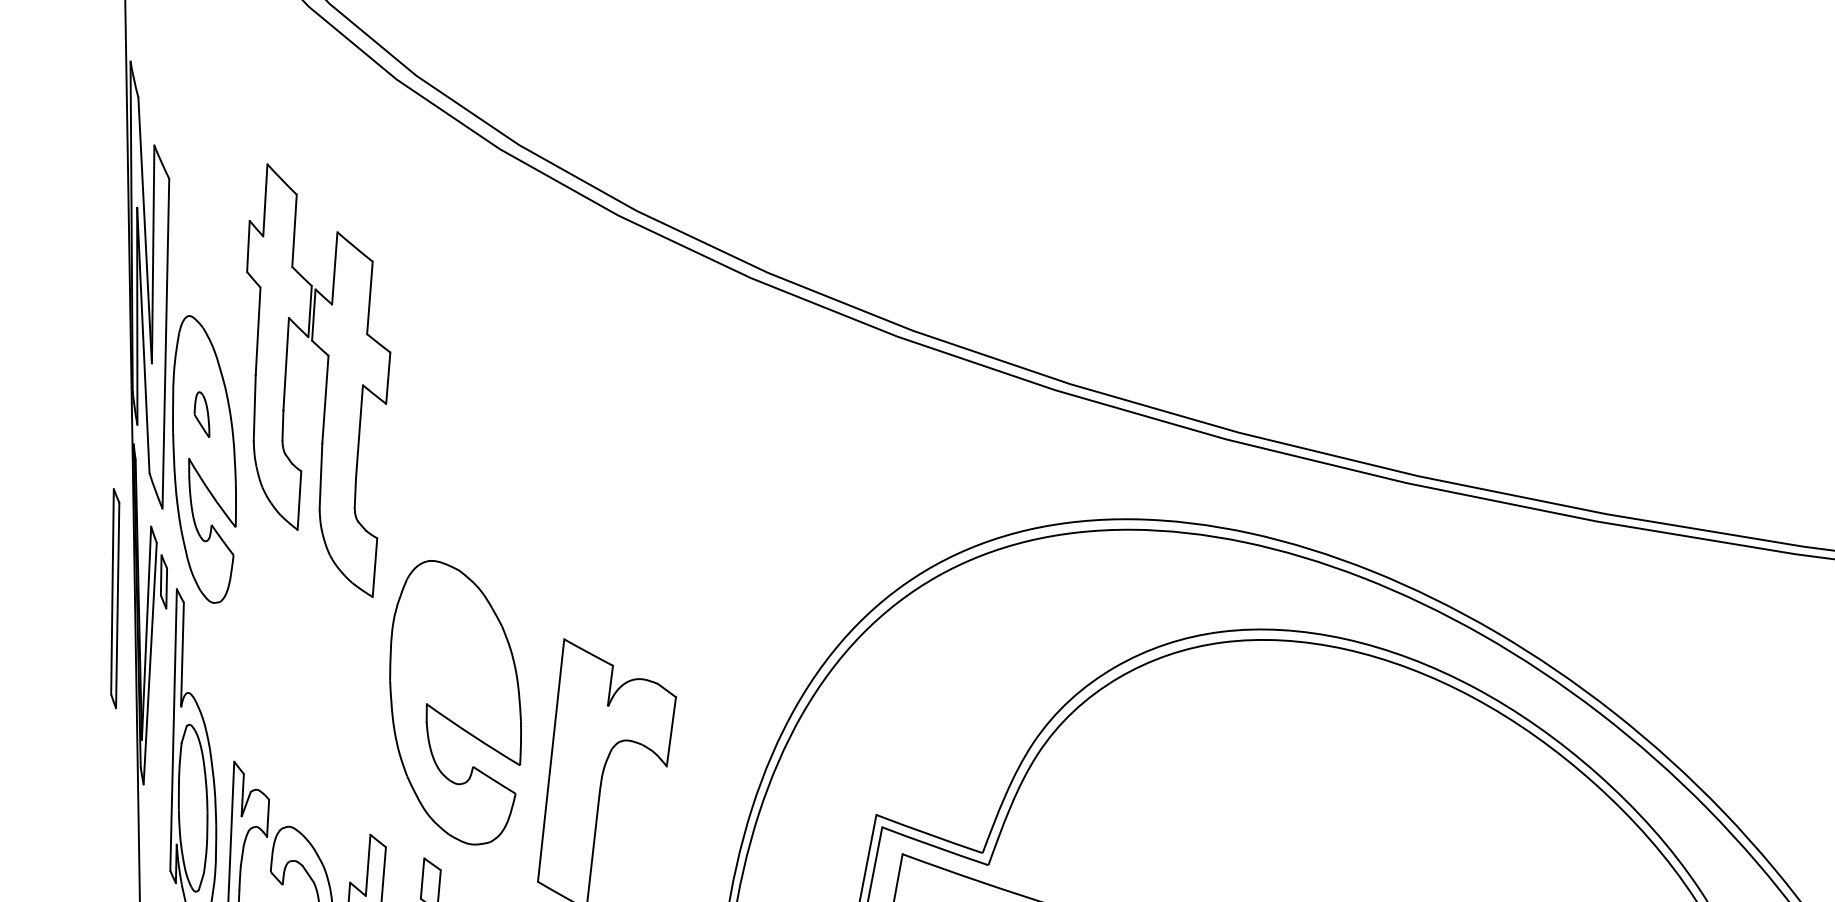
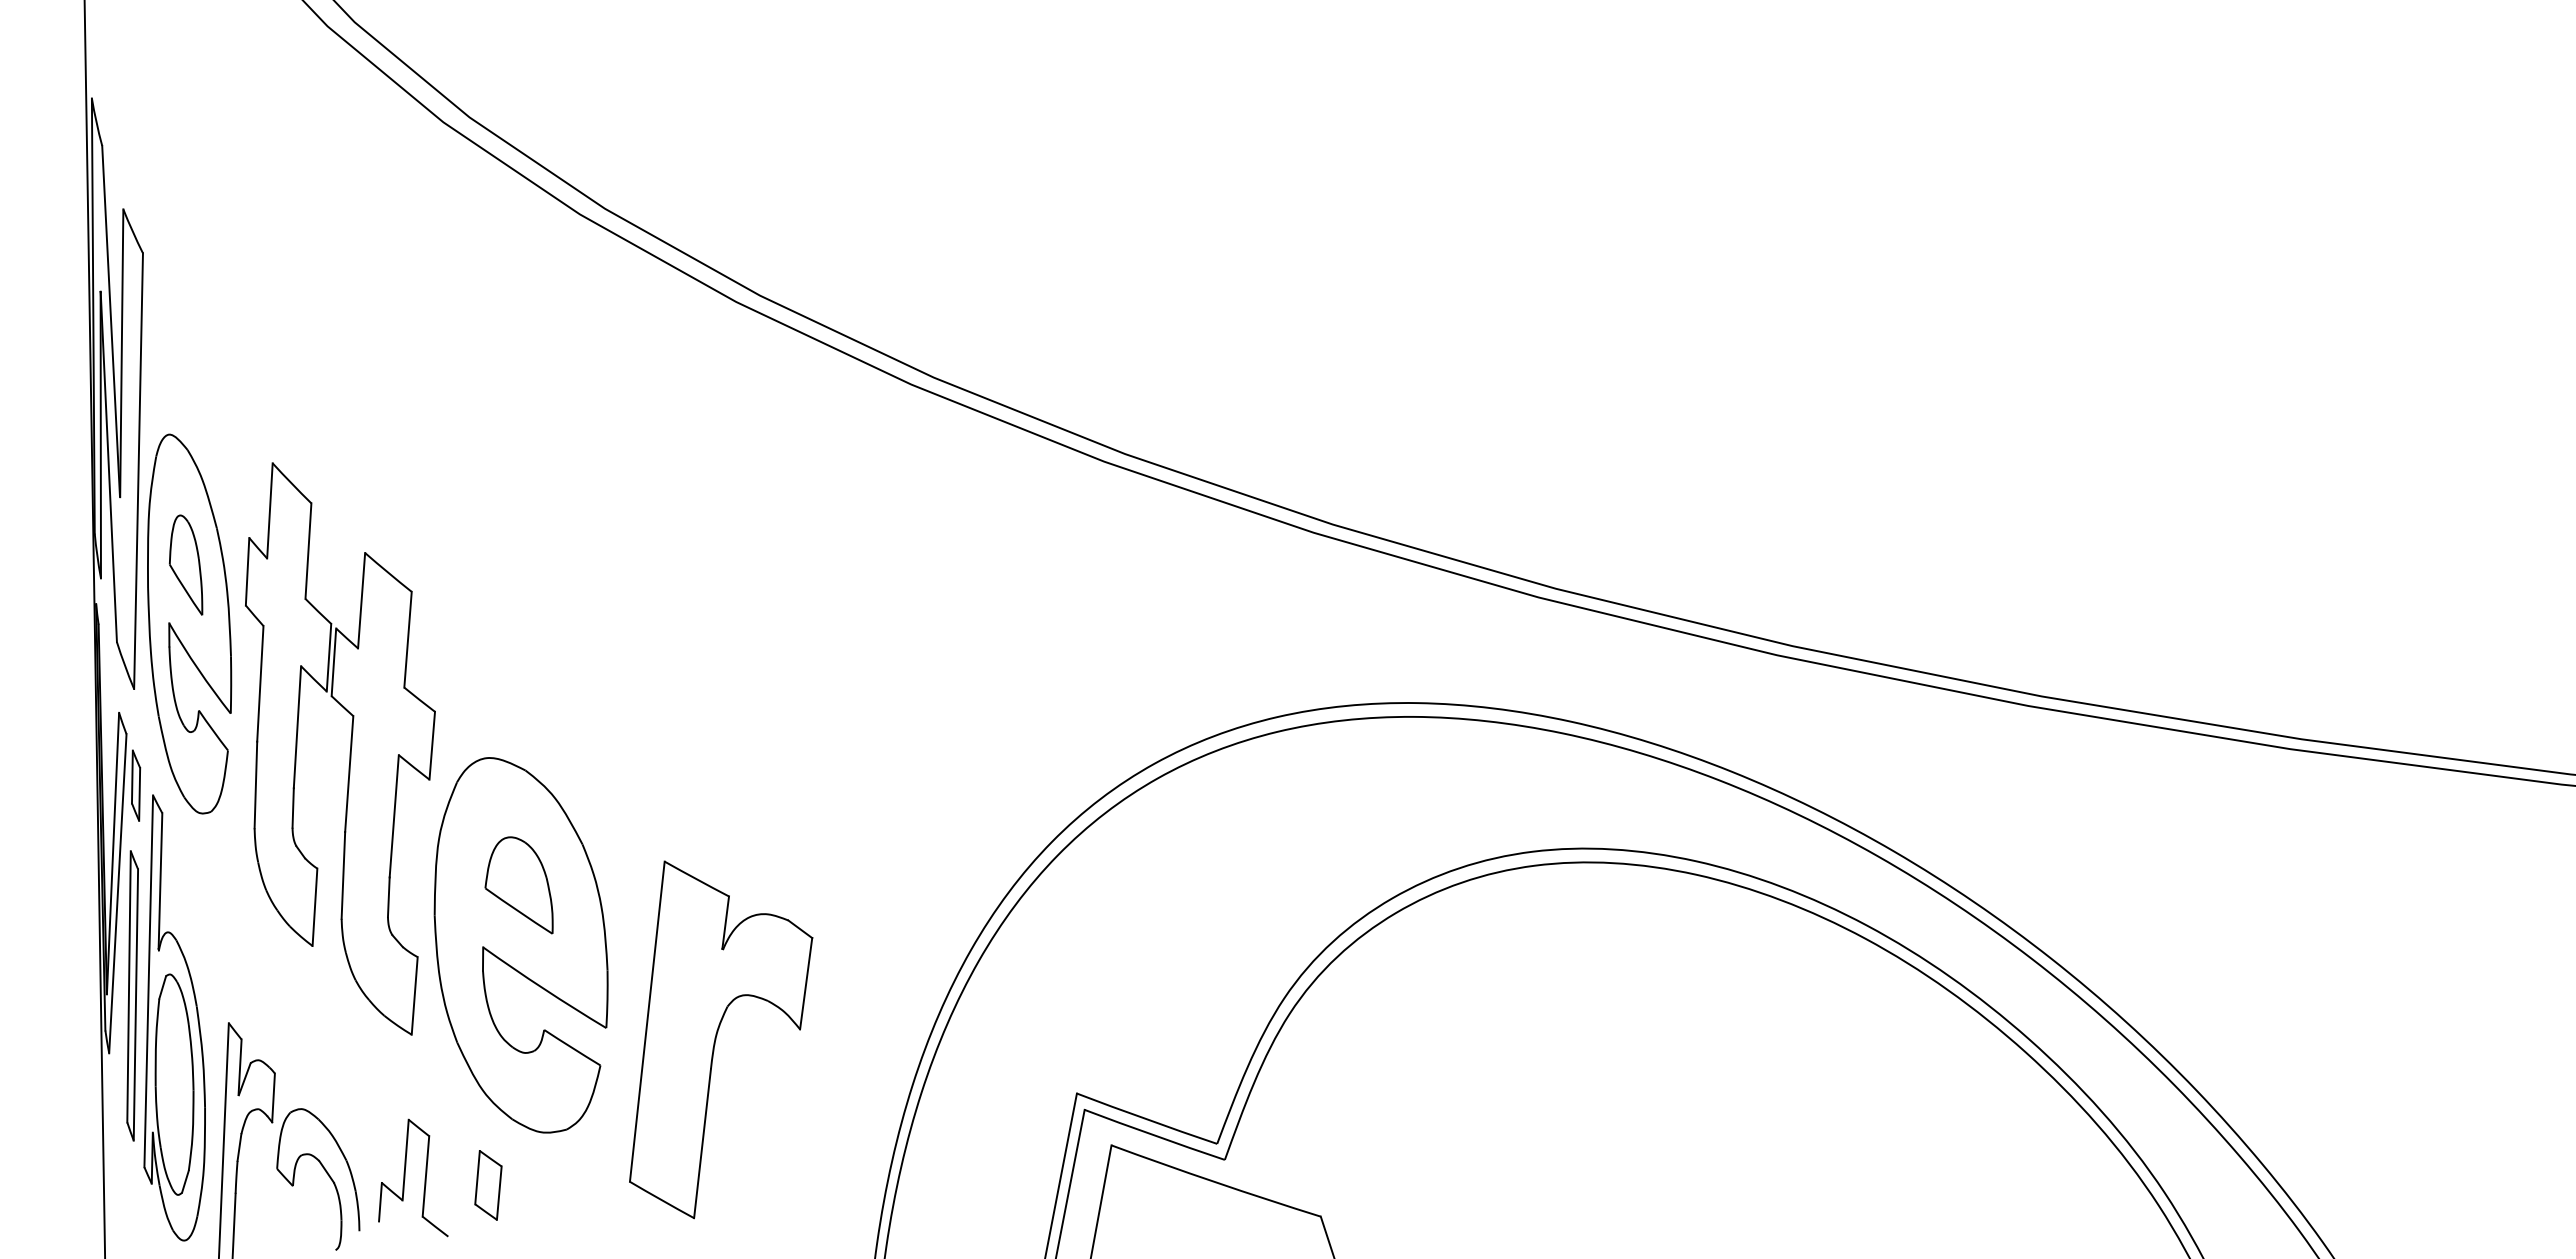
part: (325, 383) -> (349, 752), moved
part: (202, 414) -> (186, 564), size x1.67
part: (115, 598) -> (132, 995), moved
part: (453, 657) -> (518, 885), added

